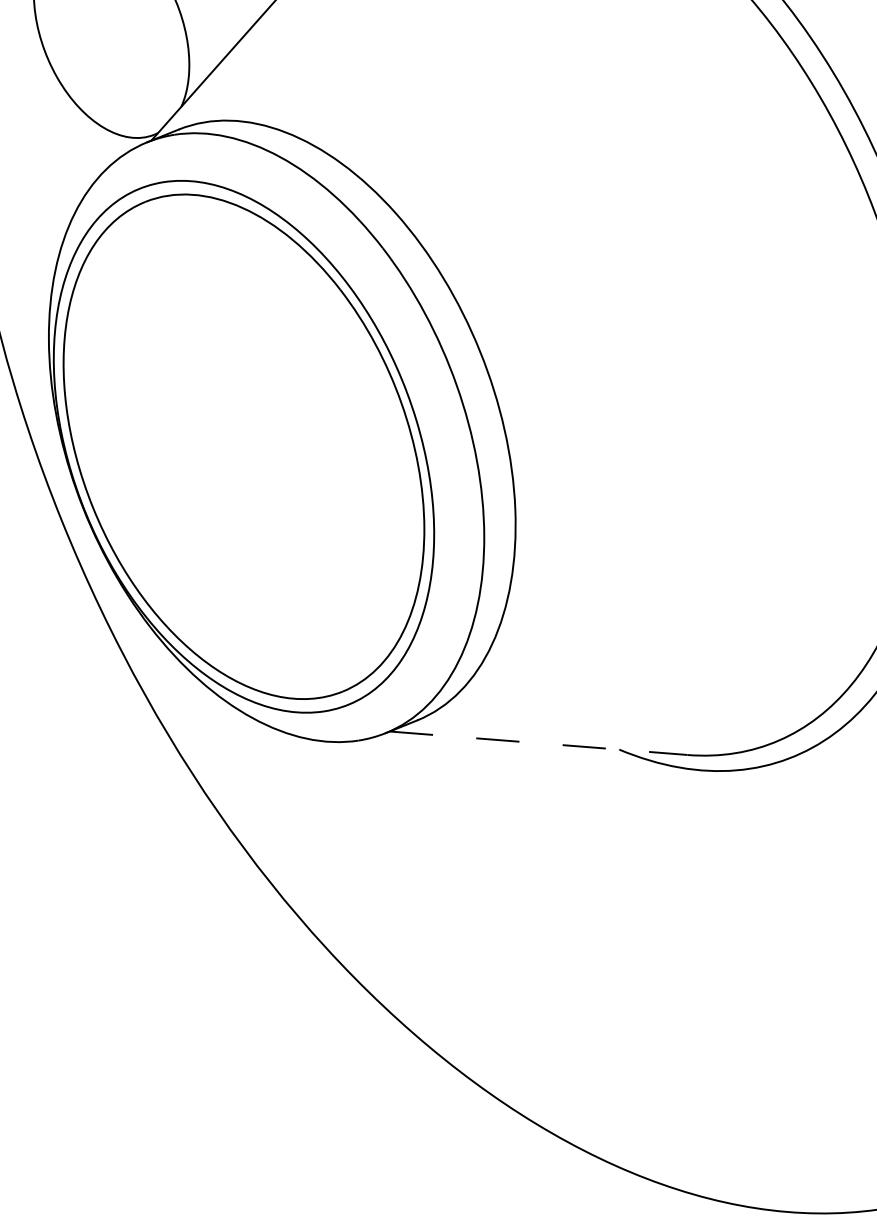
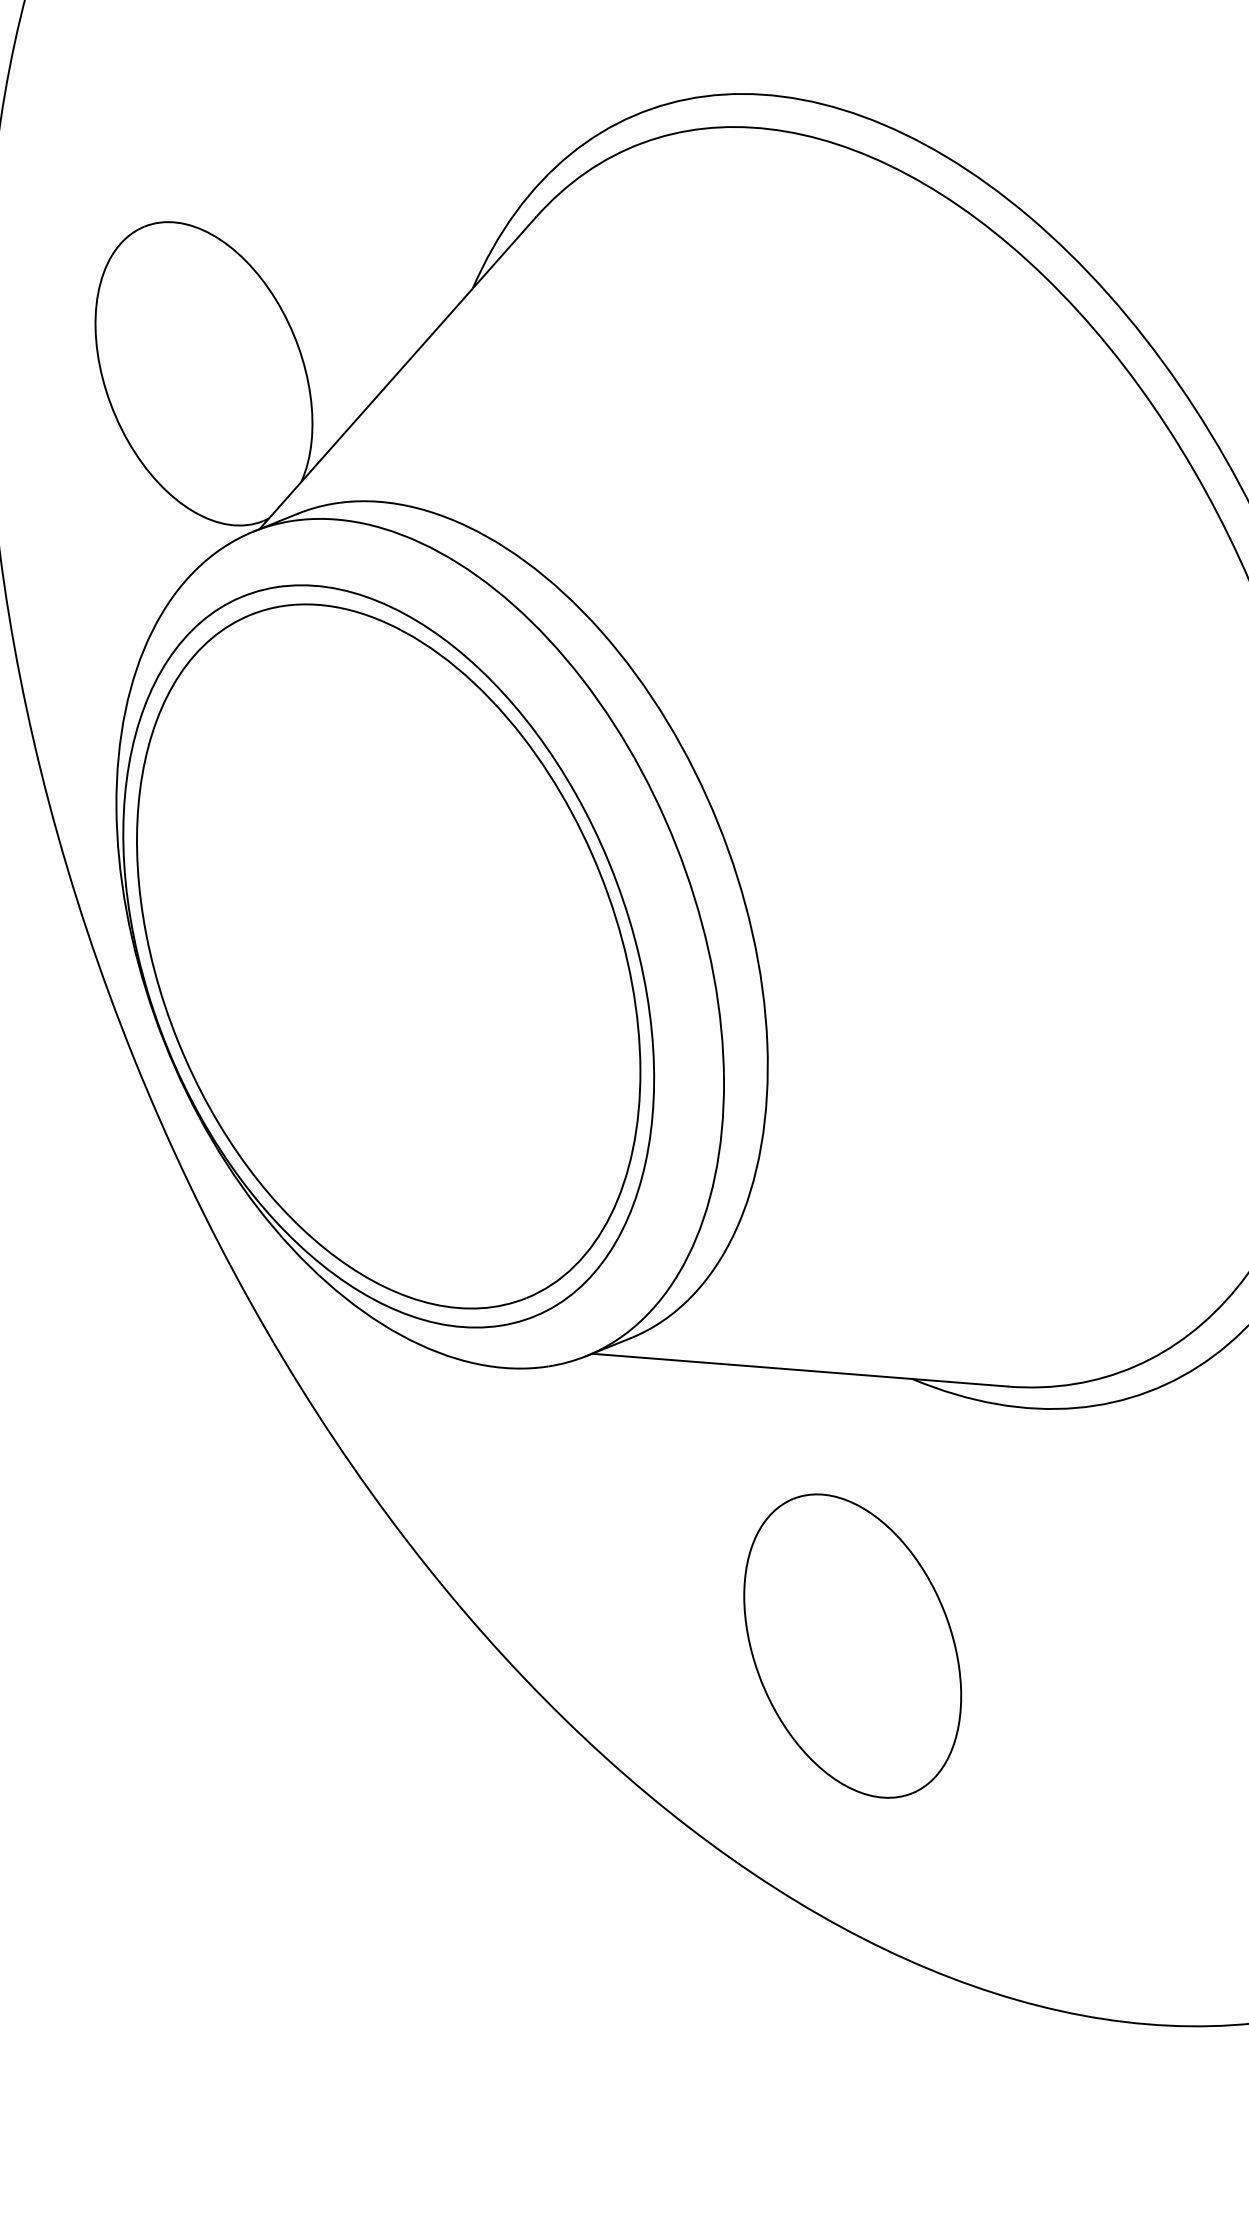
line: (539, 743) -> (800, 1370), dashed -> solid
part: (576, 940) -> (852, 1645), added

